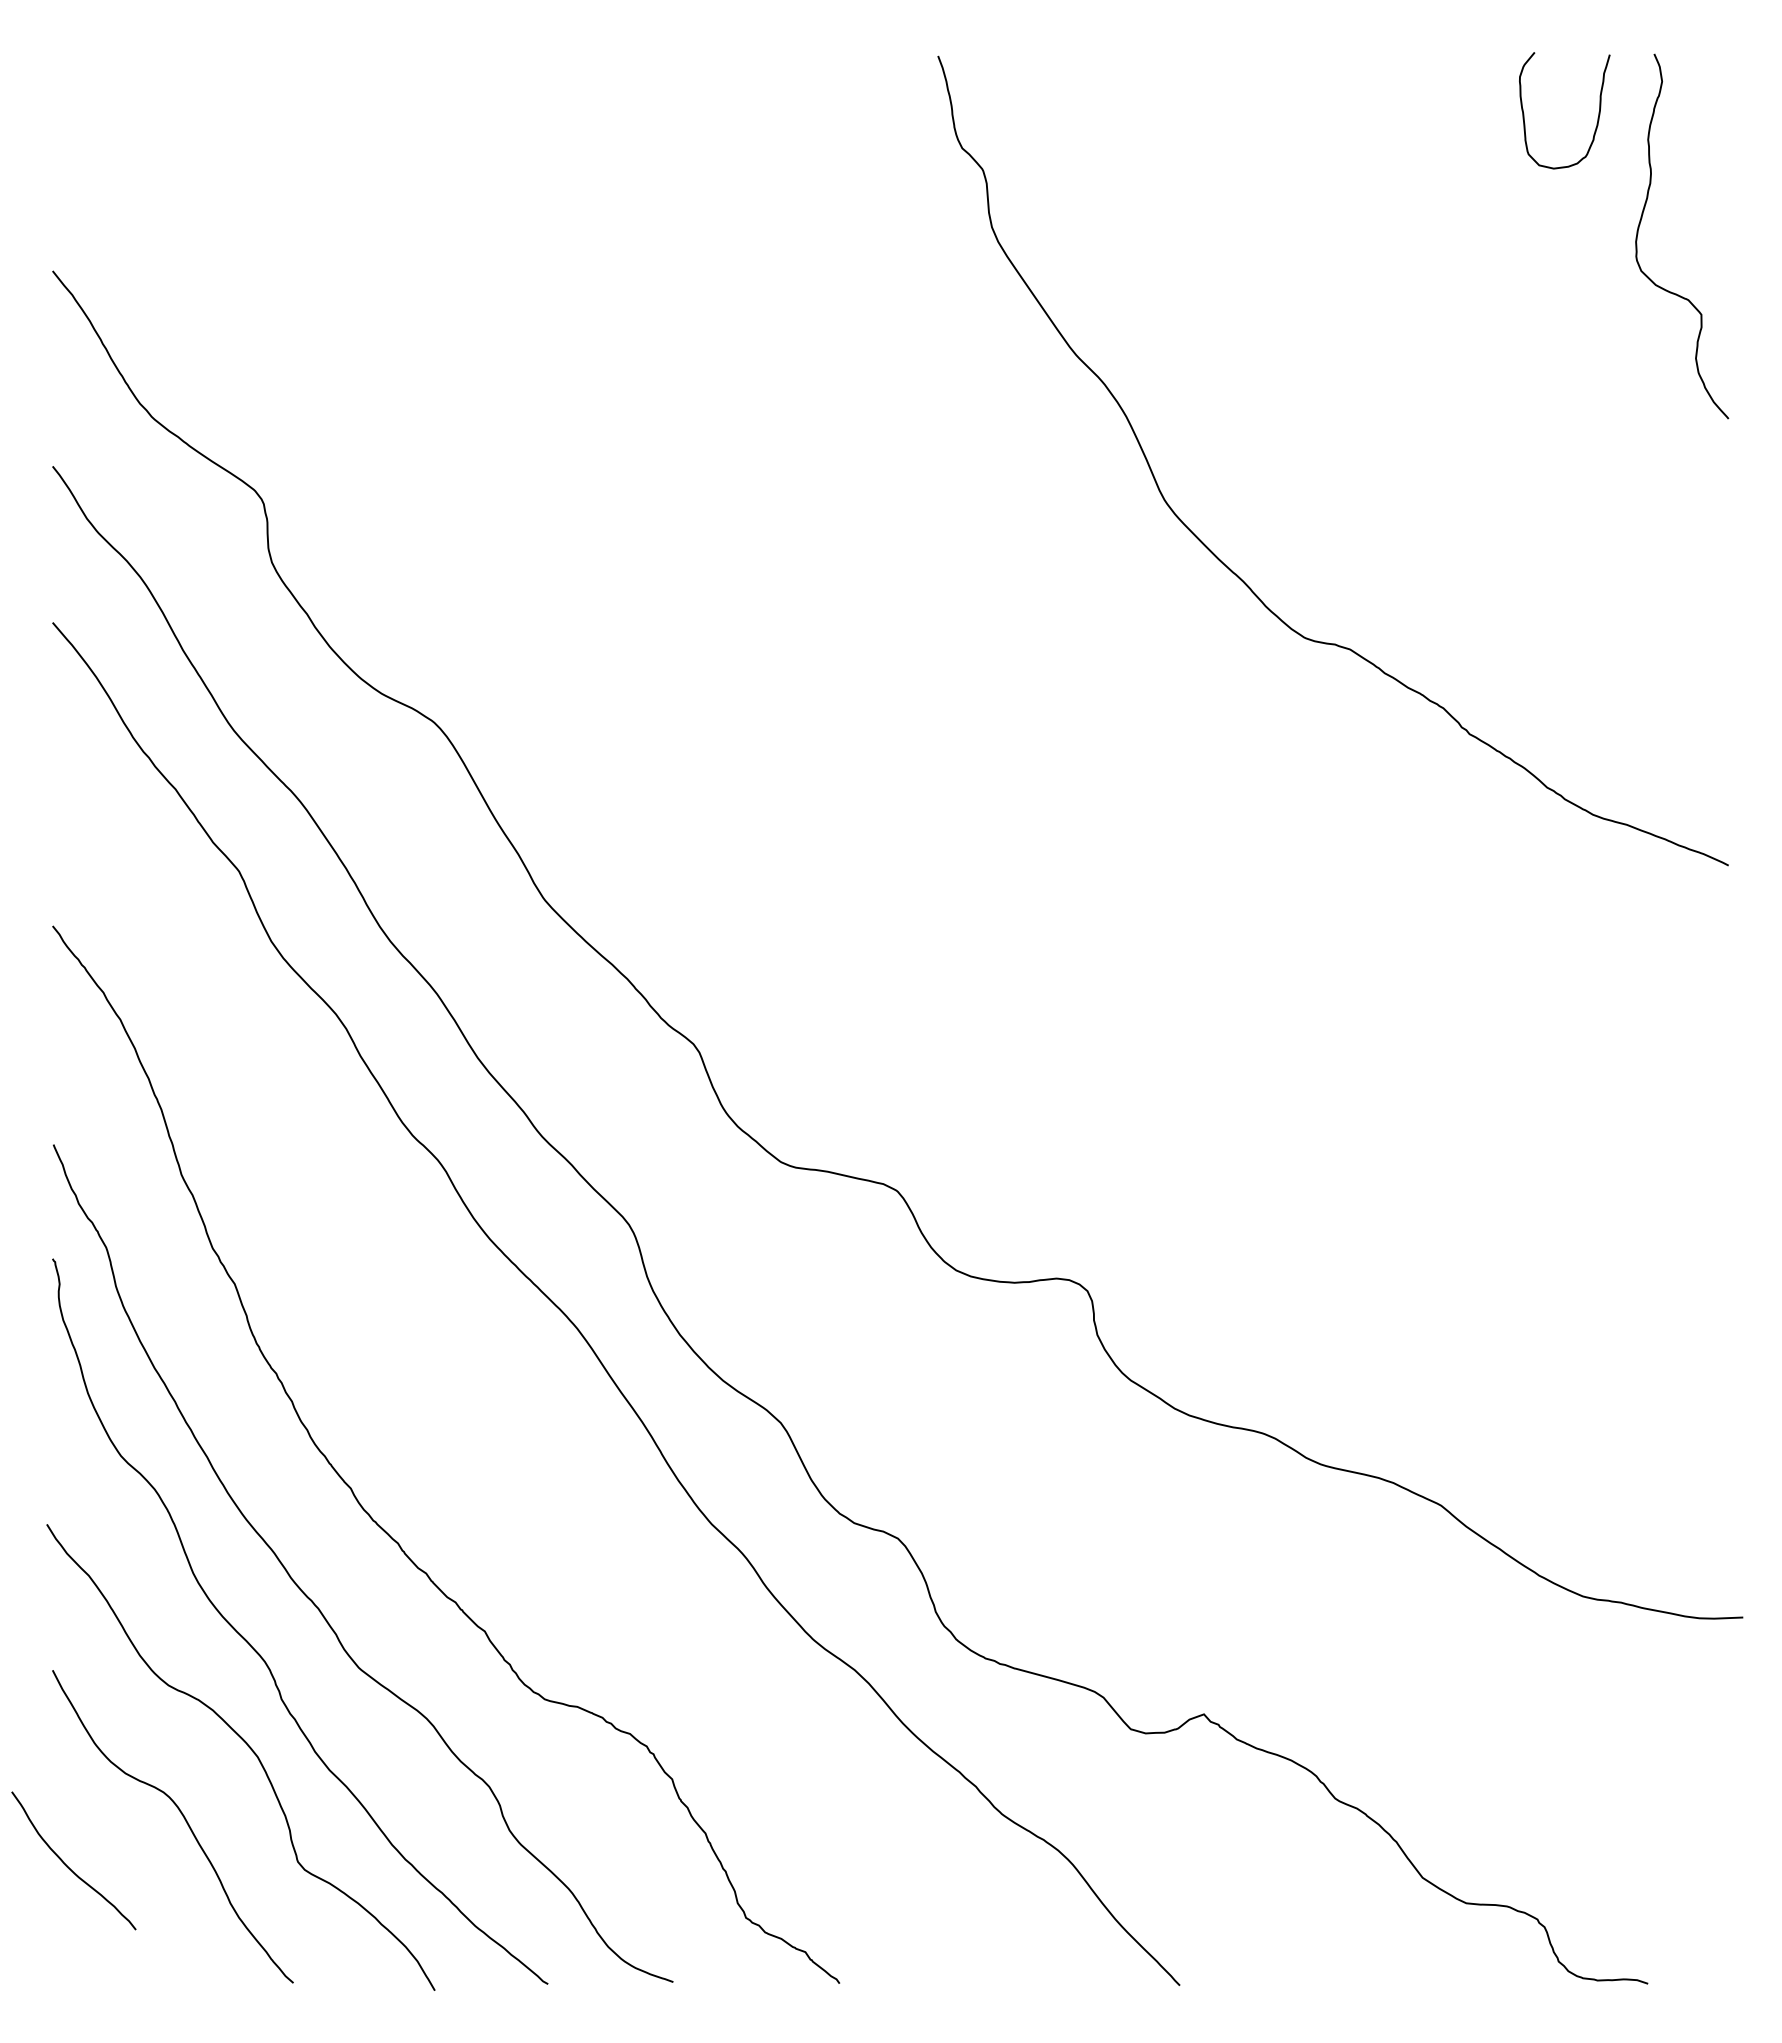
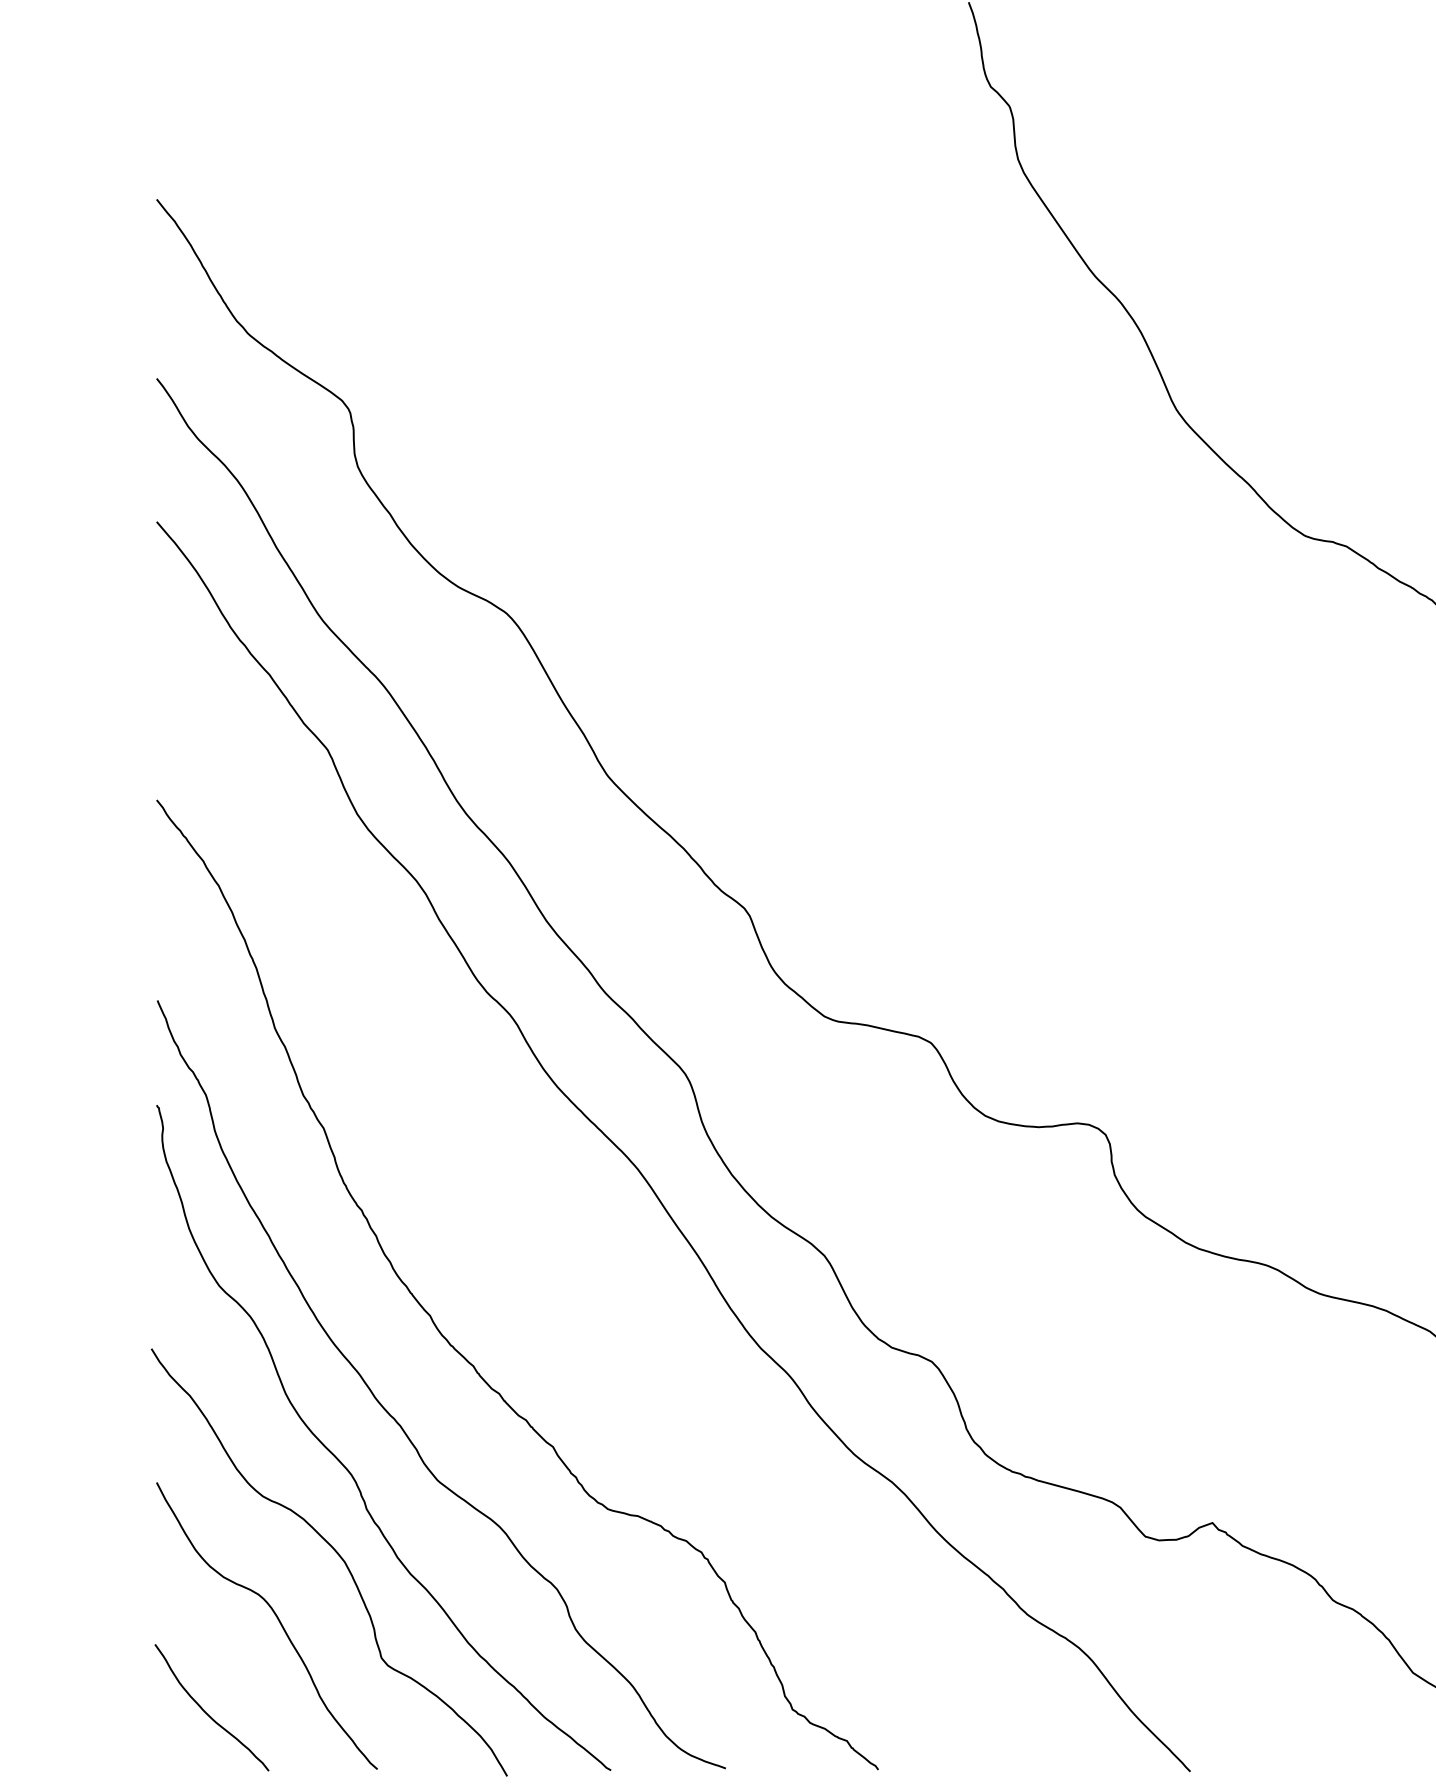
curve: (67, 1865) -> (206, 1711), moved

